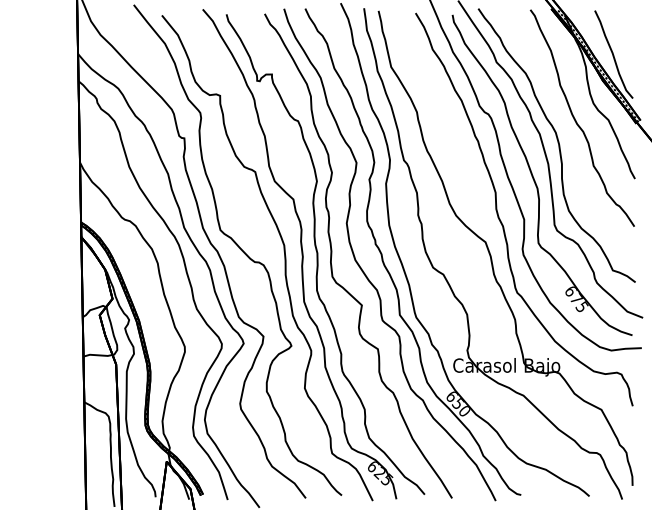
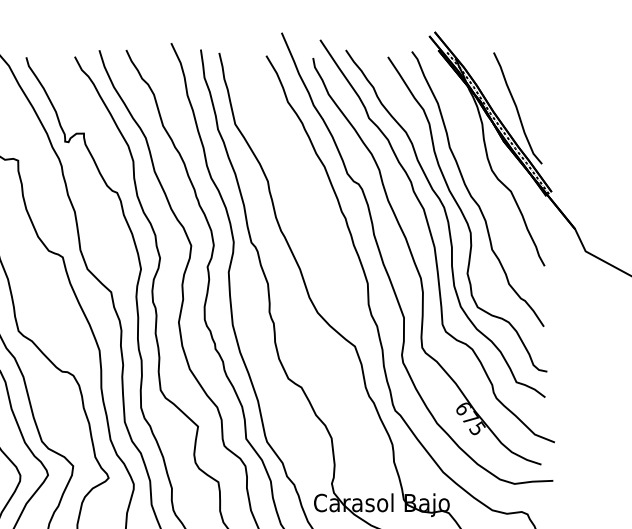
curve: (572, 139) -> (465, 216), added

